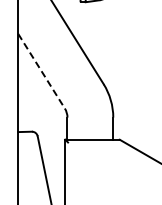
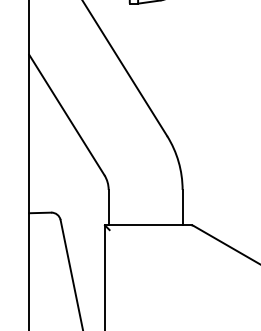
line: (41, 71) -> (66, 115), dashed -> solid

